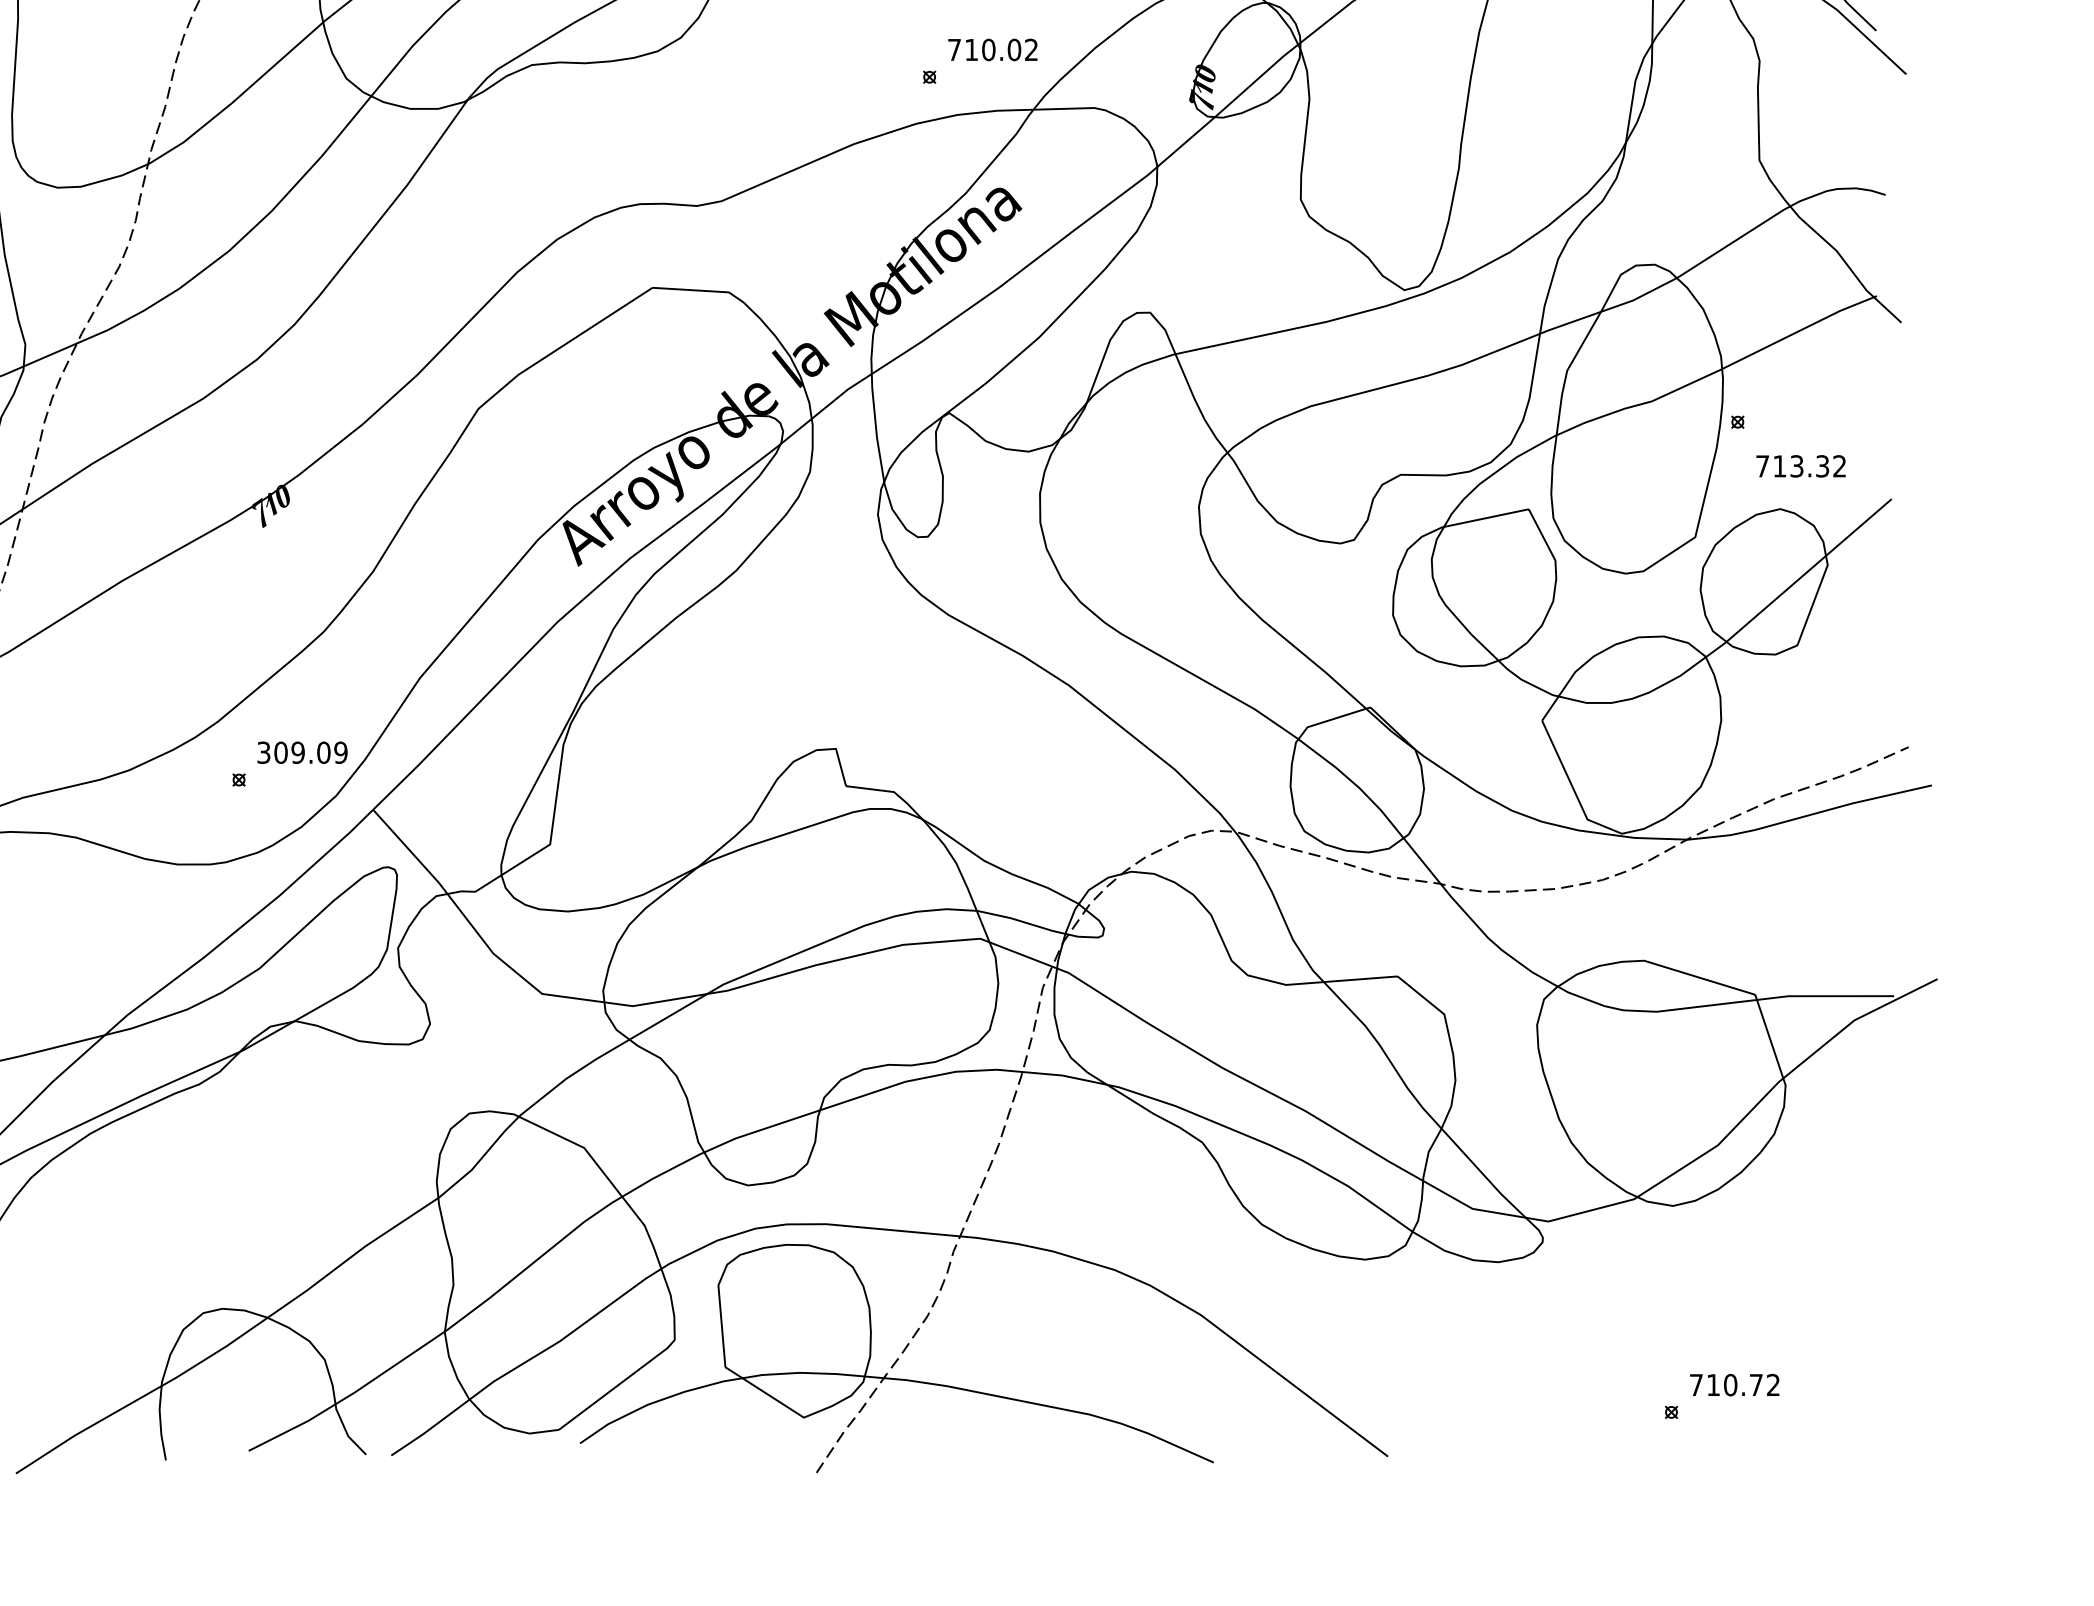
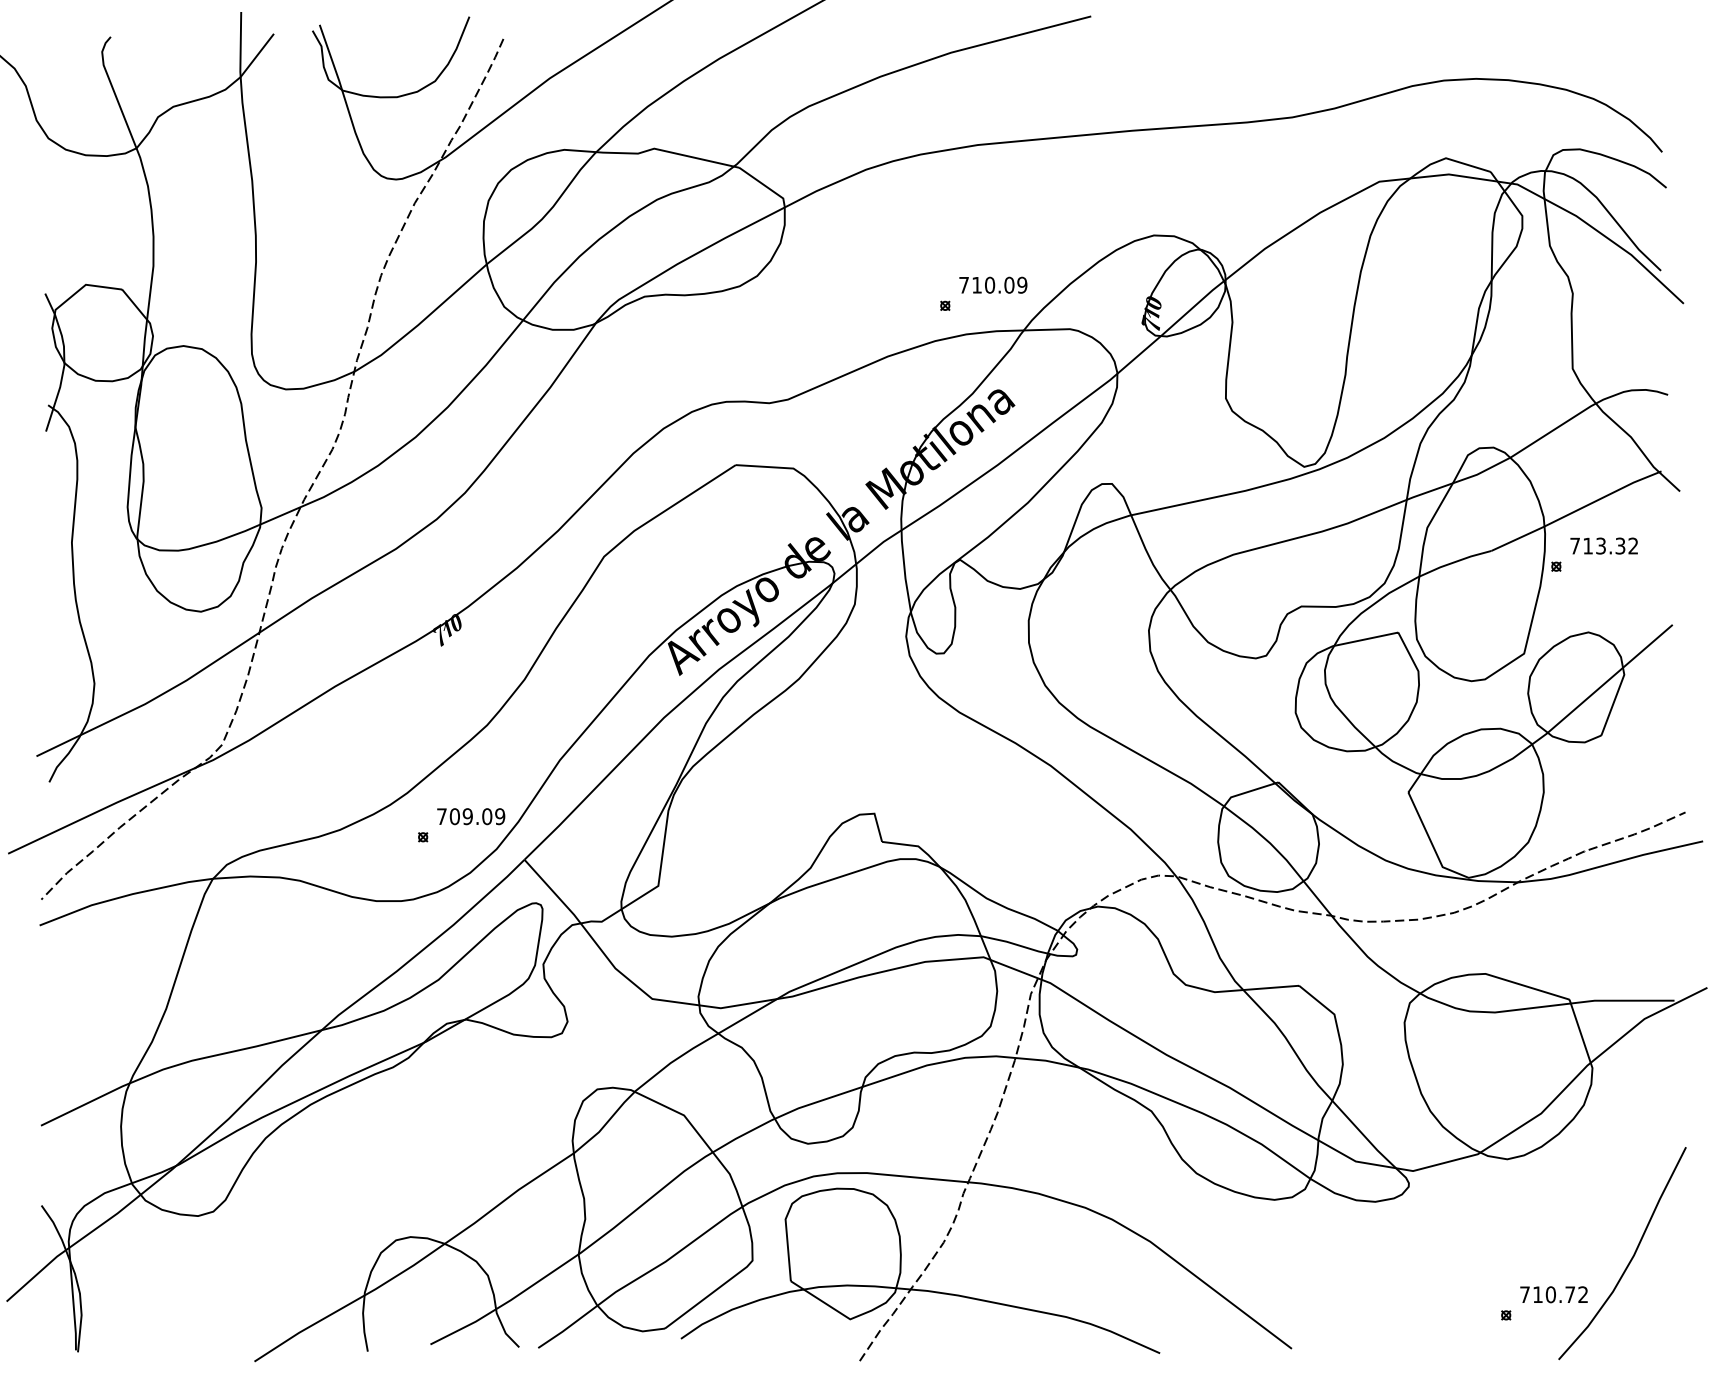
text: (1031, 48) -> (1022, 284), 710.02 -> 710.09
text: (1800, 465) -> (1603, 545), moved
text: (263, 752) -> (441, 816), 309.09 -> 709.09
curve: (1837, 1335) -> (1631, 1257), added

